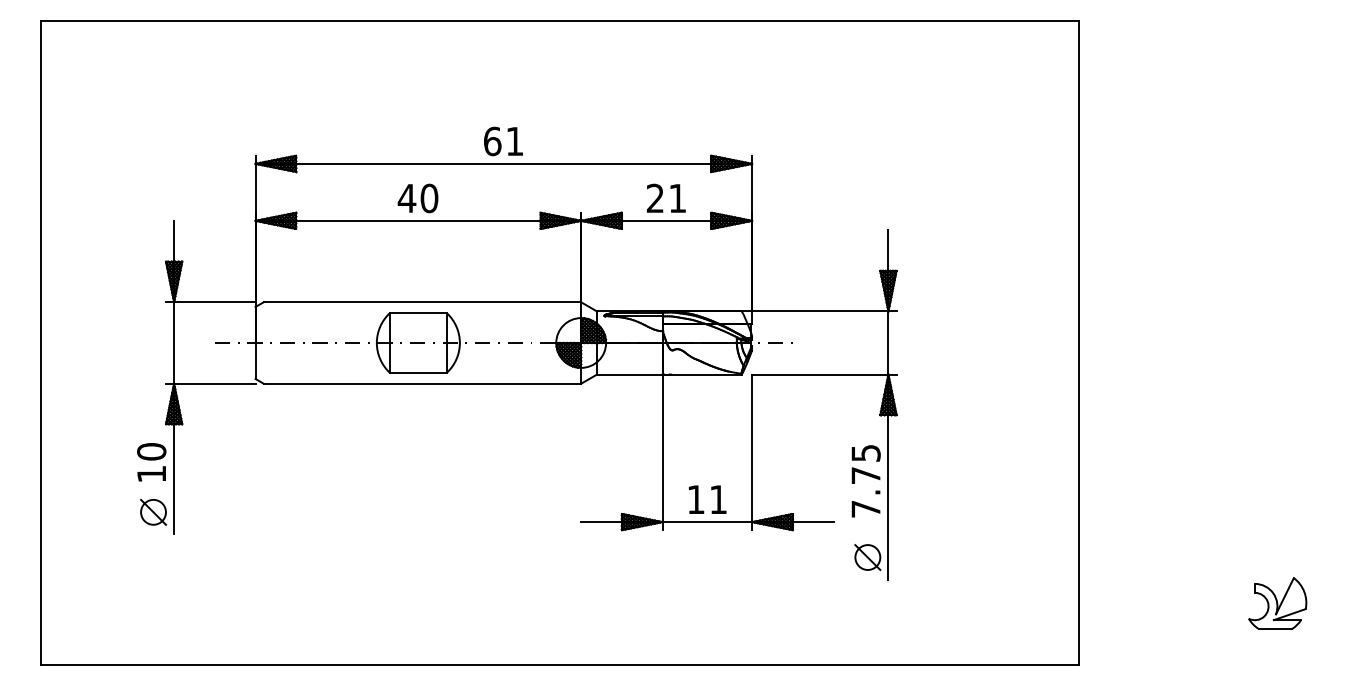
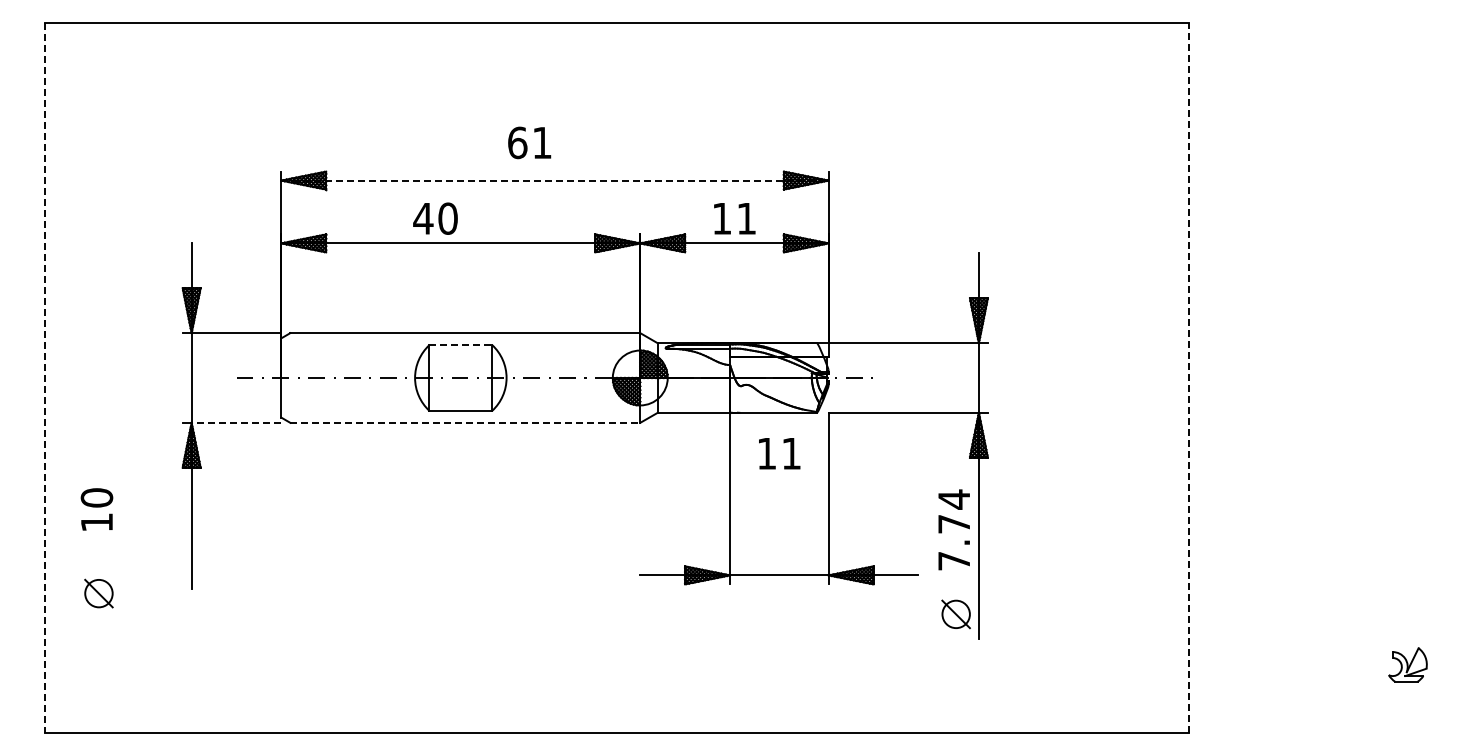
text: (503, 141) -> (529, 142), moved
line: (504, 163) -> (555, 180), solid -> dashed
text: (418, 198) -> (435, 218), moved
text: (654, 198) -> (721, 218), 21 -> 11
line: (418, 313) -> (461, 345), solid -> dashed
line: (1079, 342) -> (1189, 377), solid -> dashed
line: (40, 343) -> (44, 378), solid -> dashed
line: (214, 383) -> (236, 422), solid -> dashed
line: (422, 383) -> (465, 422), solid -> dashed
text: (866, 453) -> (954, 499), 7.75 -> 7.74
text: (151, 462) -> (96, 509), moved
text: (707, 499) -> (779, 453), moved
part: (153, 512) -> (98, 593), moved
part: (1277, 602) -> (1407, 664), size x0.6

